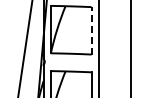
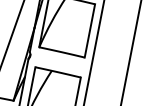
line: (91, 30) -> (89, 30), dashed -> solid

